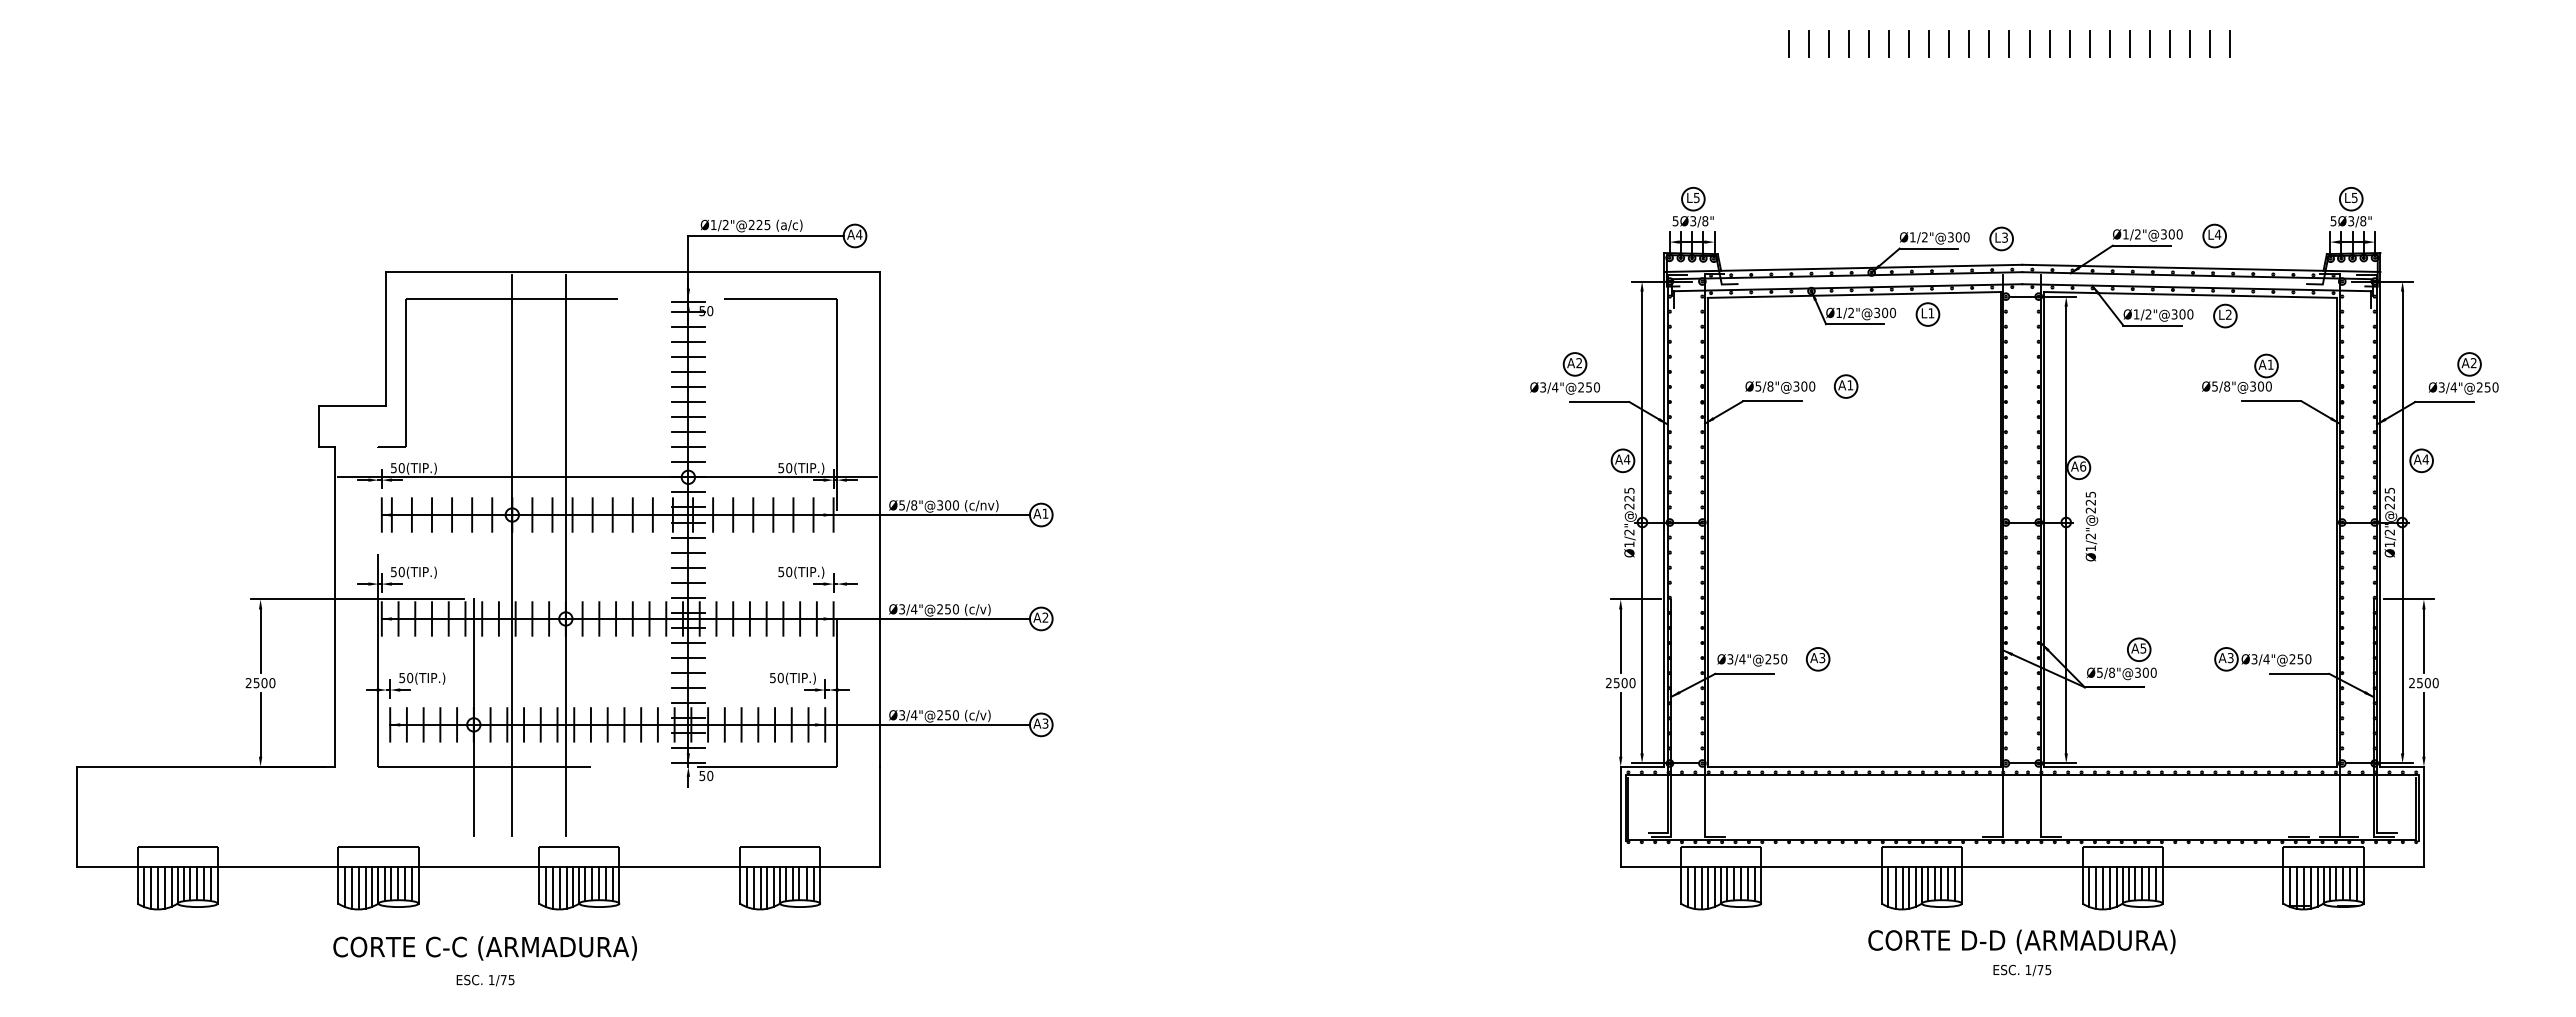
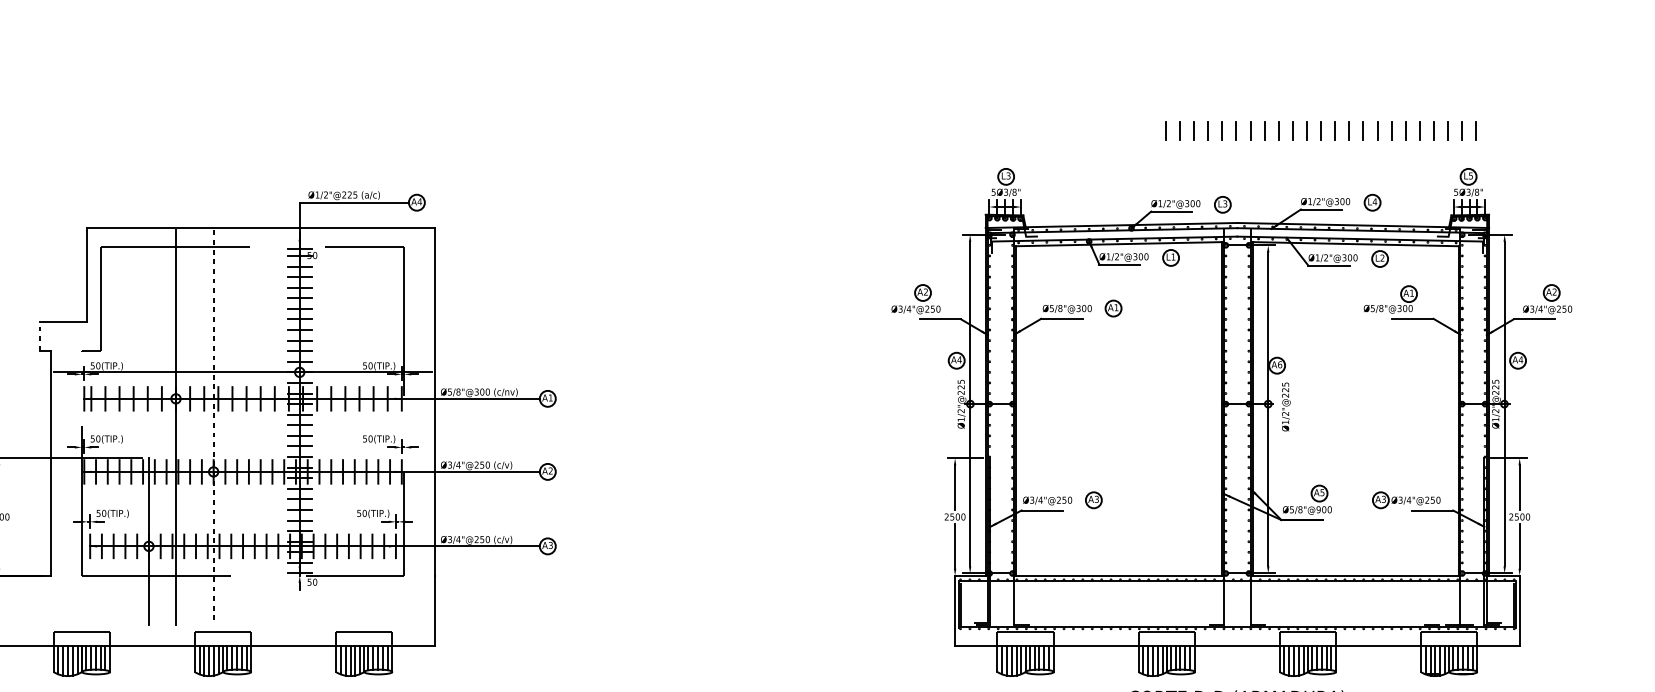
part: (2009, 43) -> (1321, 130), moved
text: (1696, 197) -> (1008, 175), L5 -> L3
line: (318, 425) -> (39, 335), solid -> dashed
line: (565, 556) -> (213, 428), solid -> dashed
text: (2137, 672) -> (1318, 509), Ø5/8"@300 -> Ø5/8"@900

